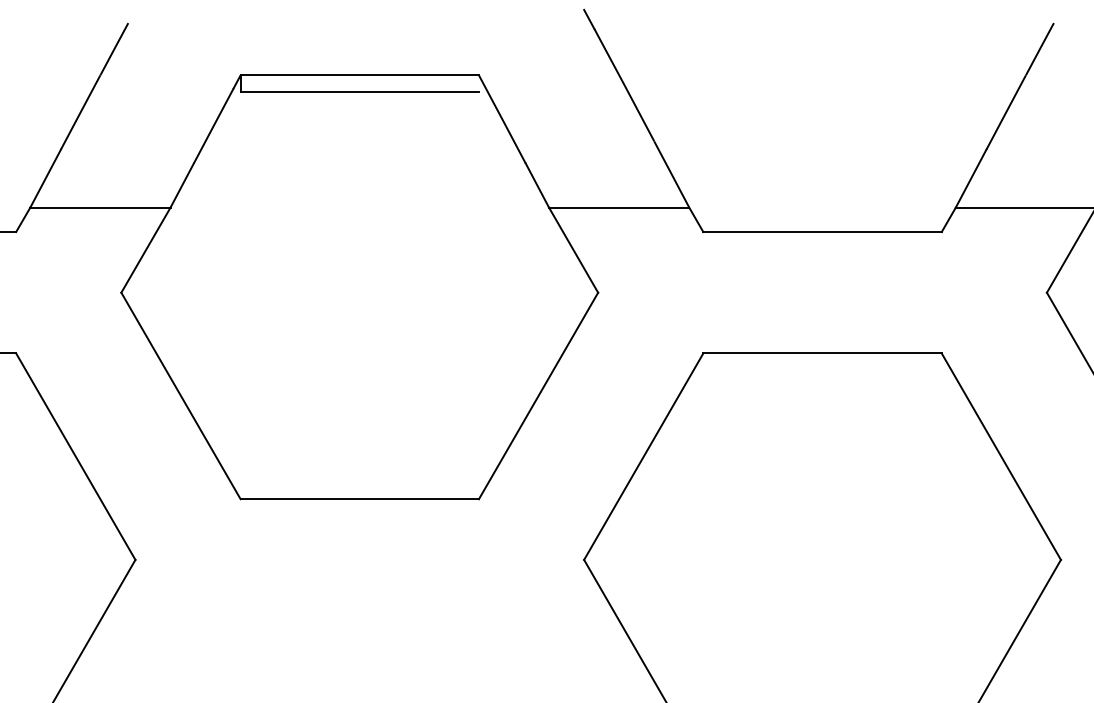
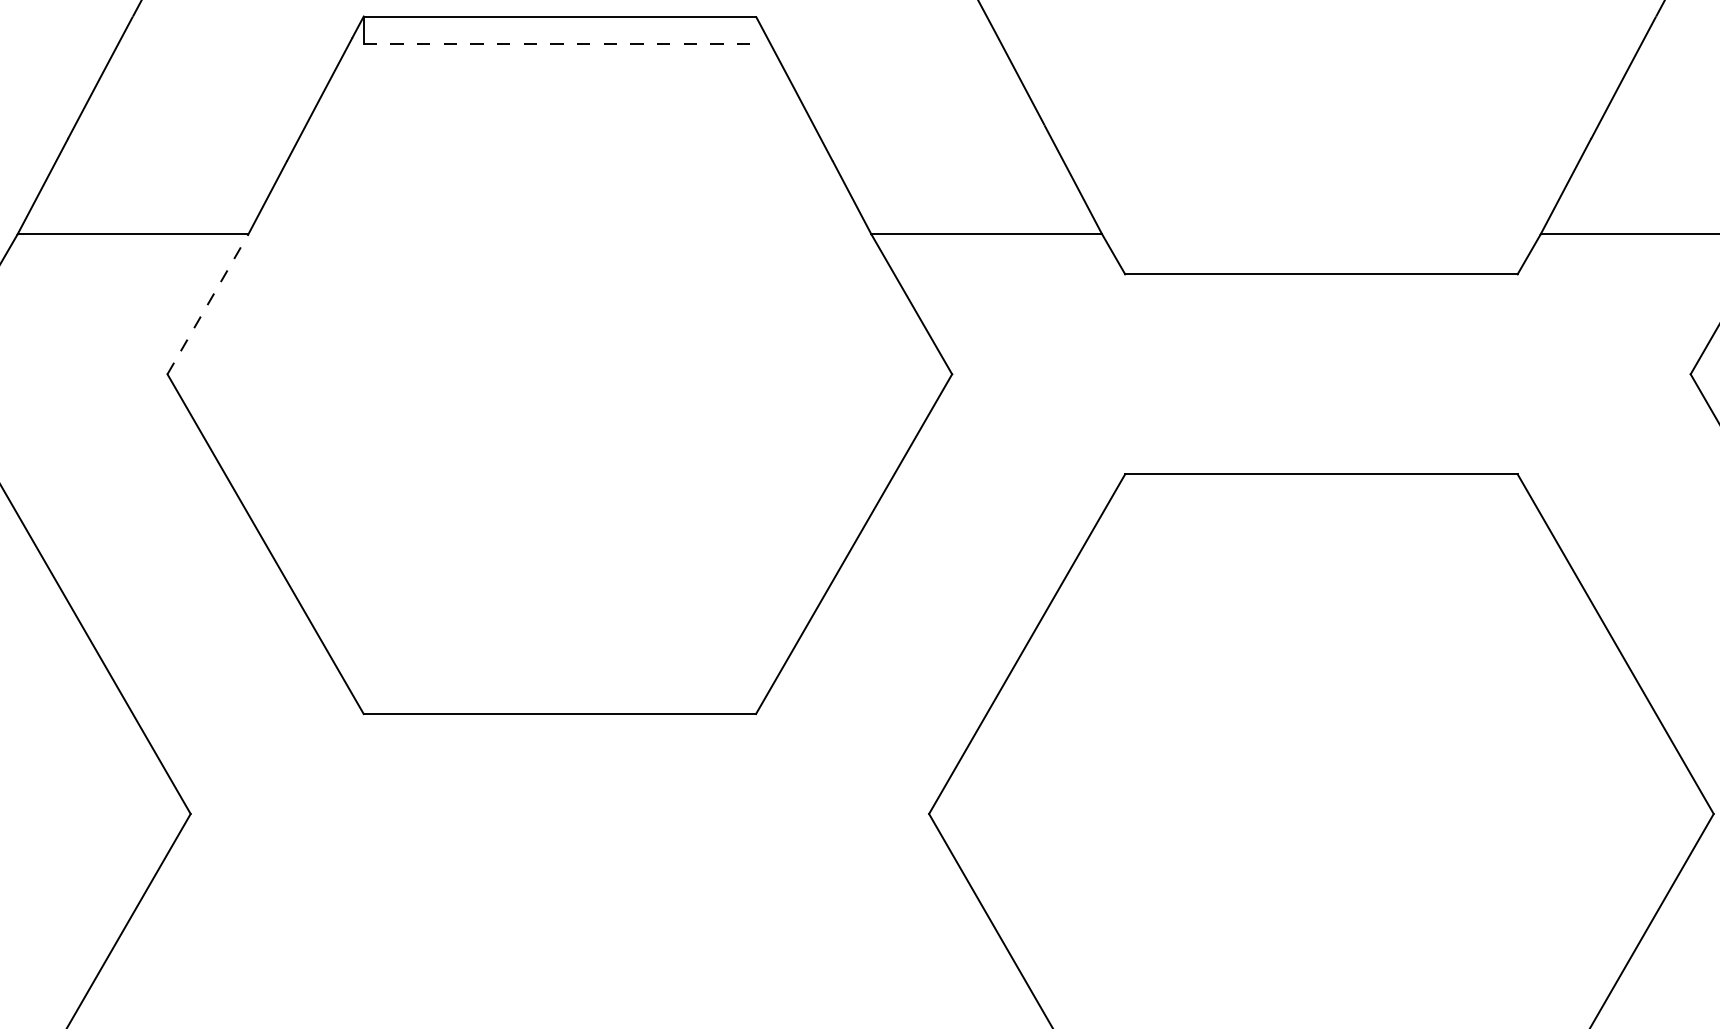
line: (360, 91) -> (561, 43), solid -> dashed
line: (146, 249) -> (208, 303), solid -> dashed

